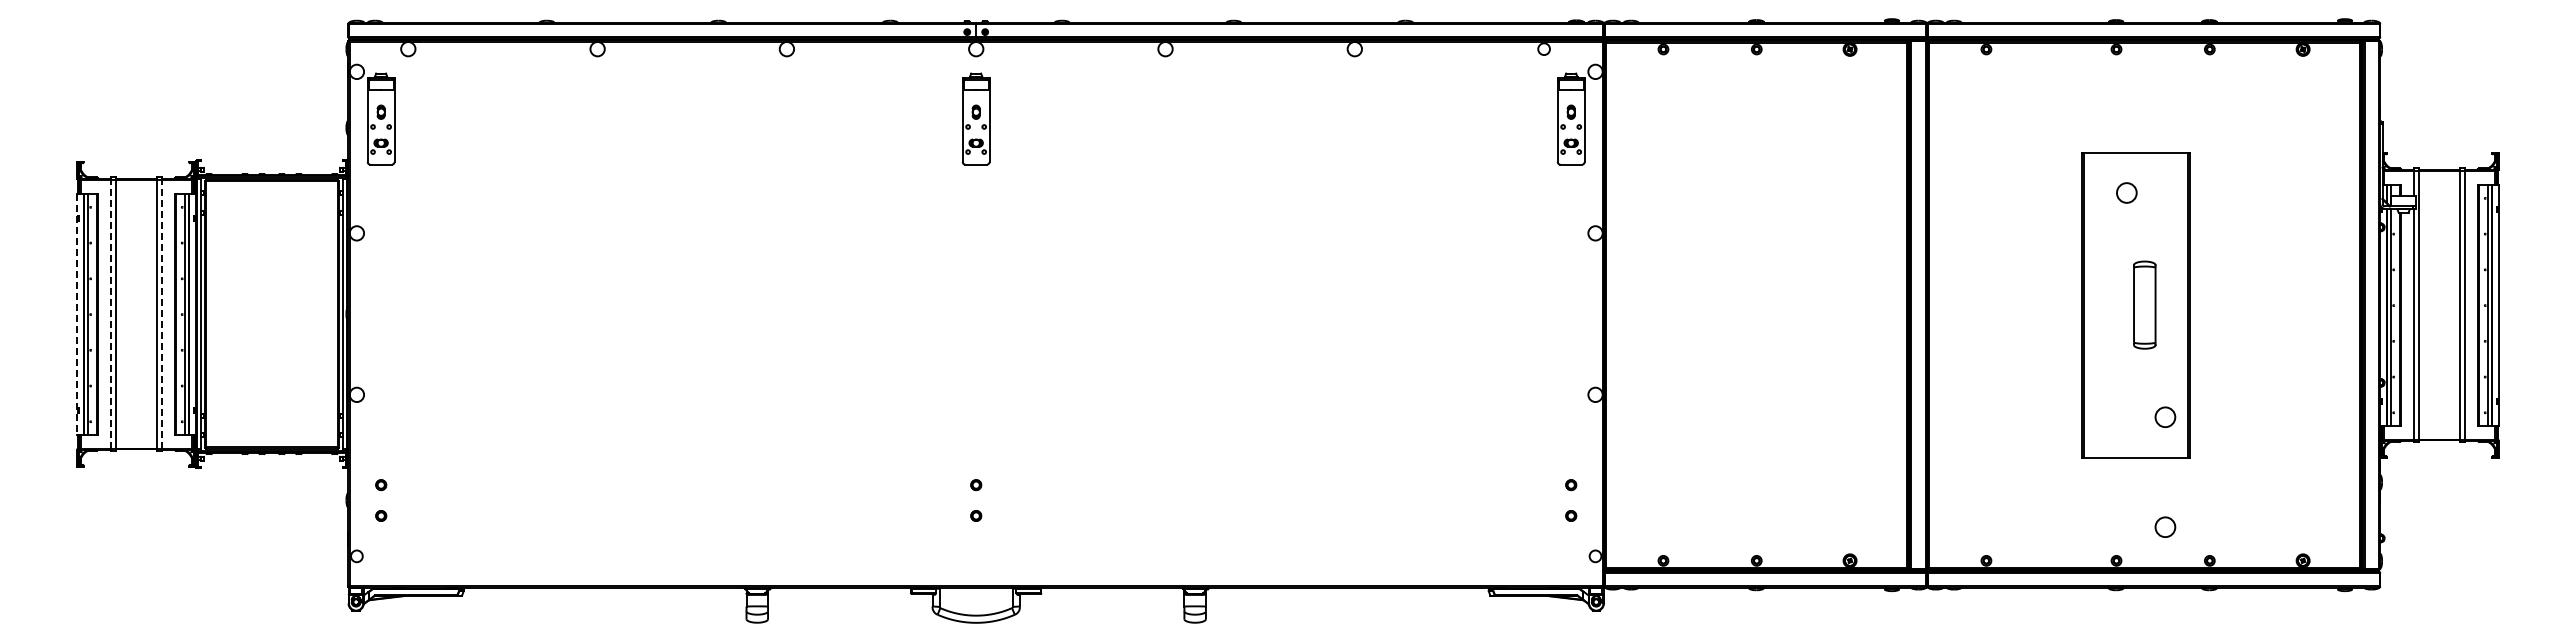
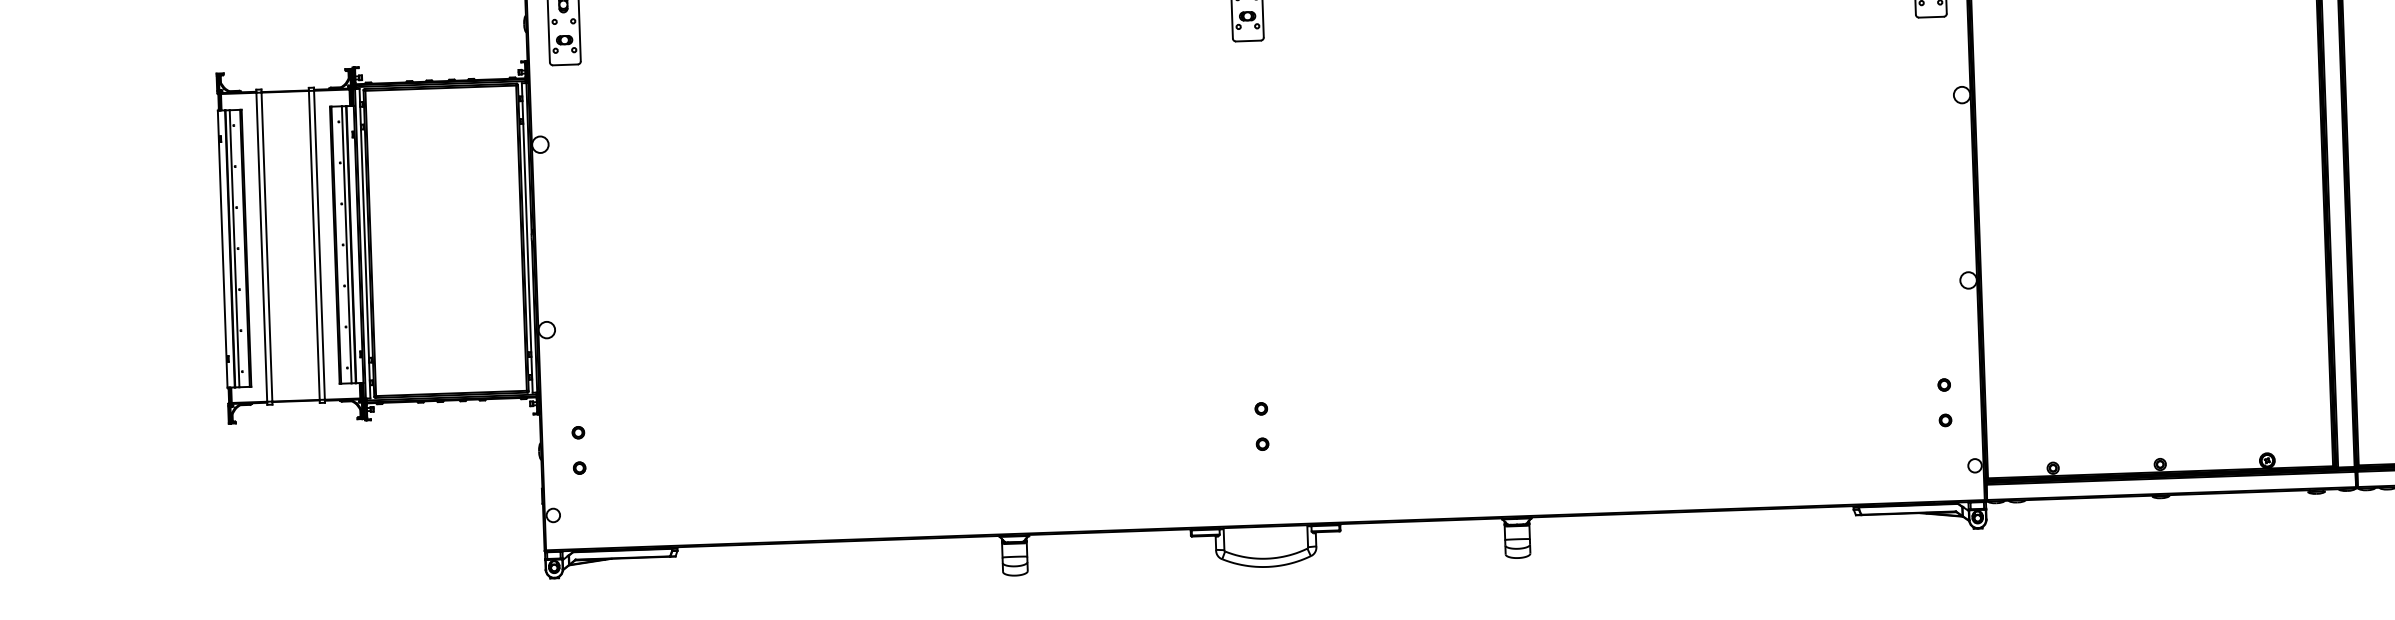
line: (77, 314) -> (222, 249), dashed -> solid
line: (111, 314) -> (261, 247), dashed -> solid
line: (161, 314) -> (319, 245), dashed -> solid

